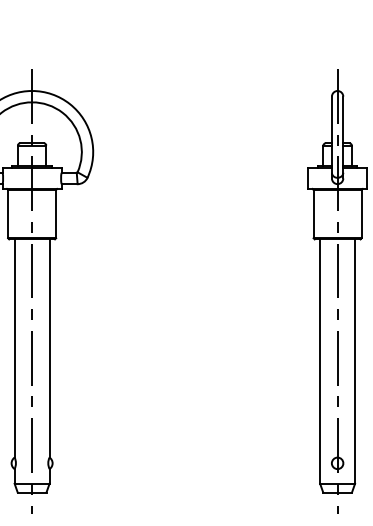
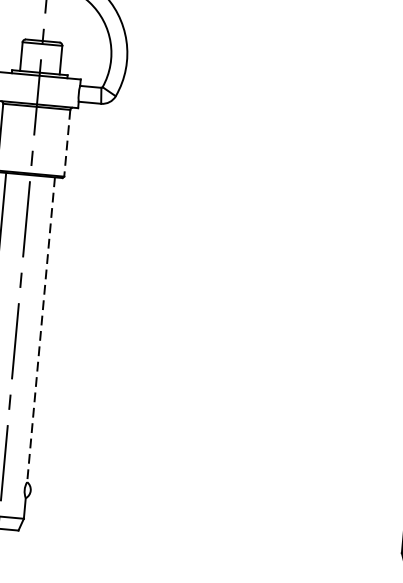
line: (56, 214) -> (67, 143), solid -> dashed
line: (49, 348) -> (40, 329), solid -> dashed

